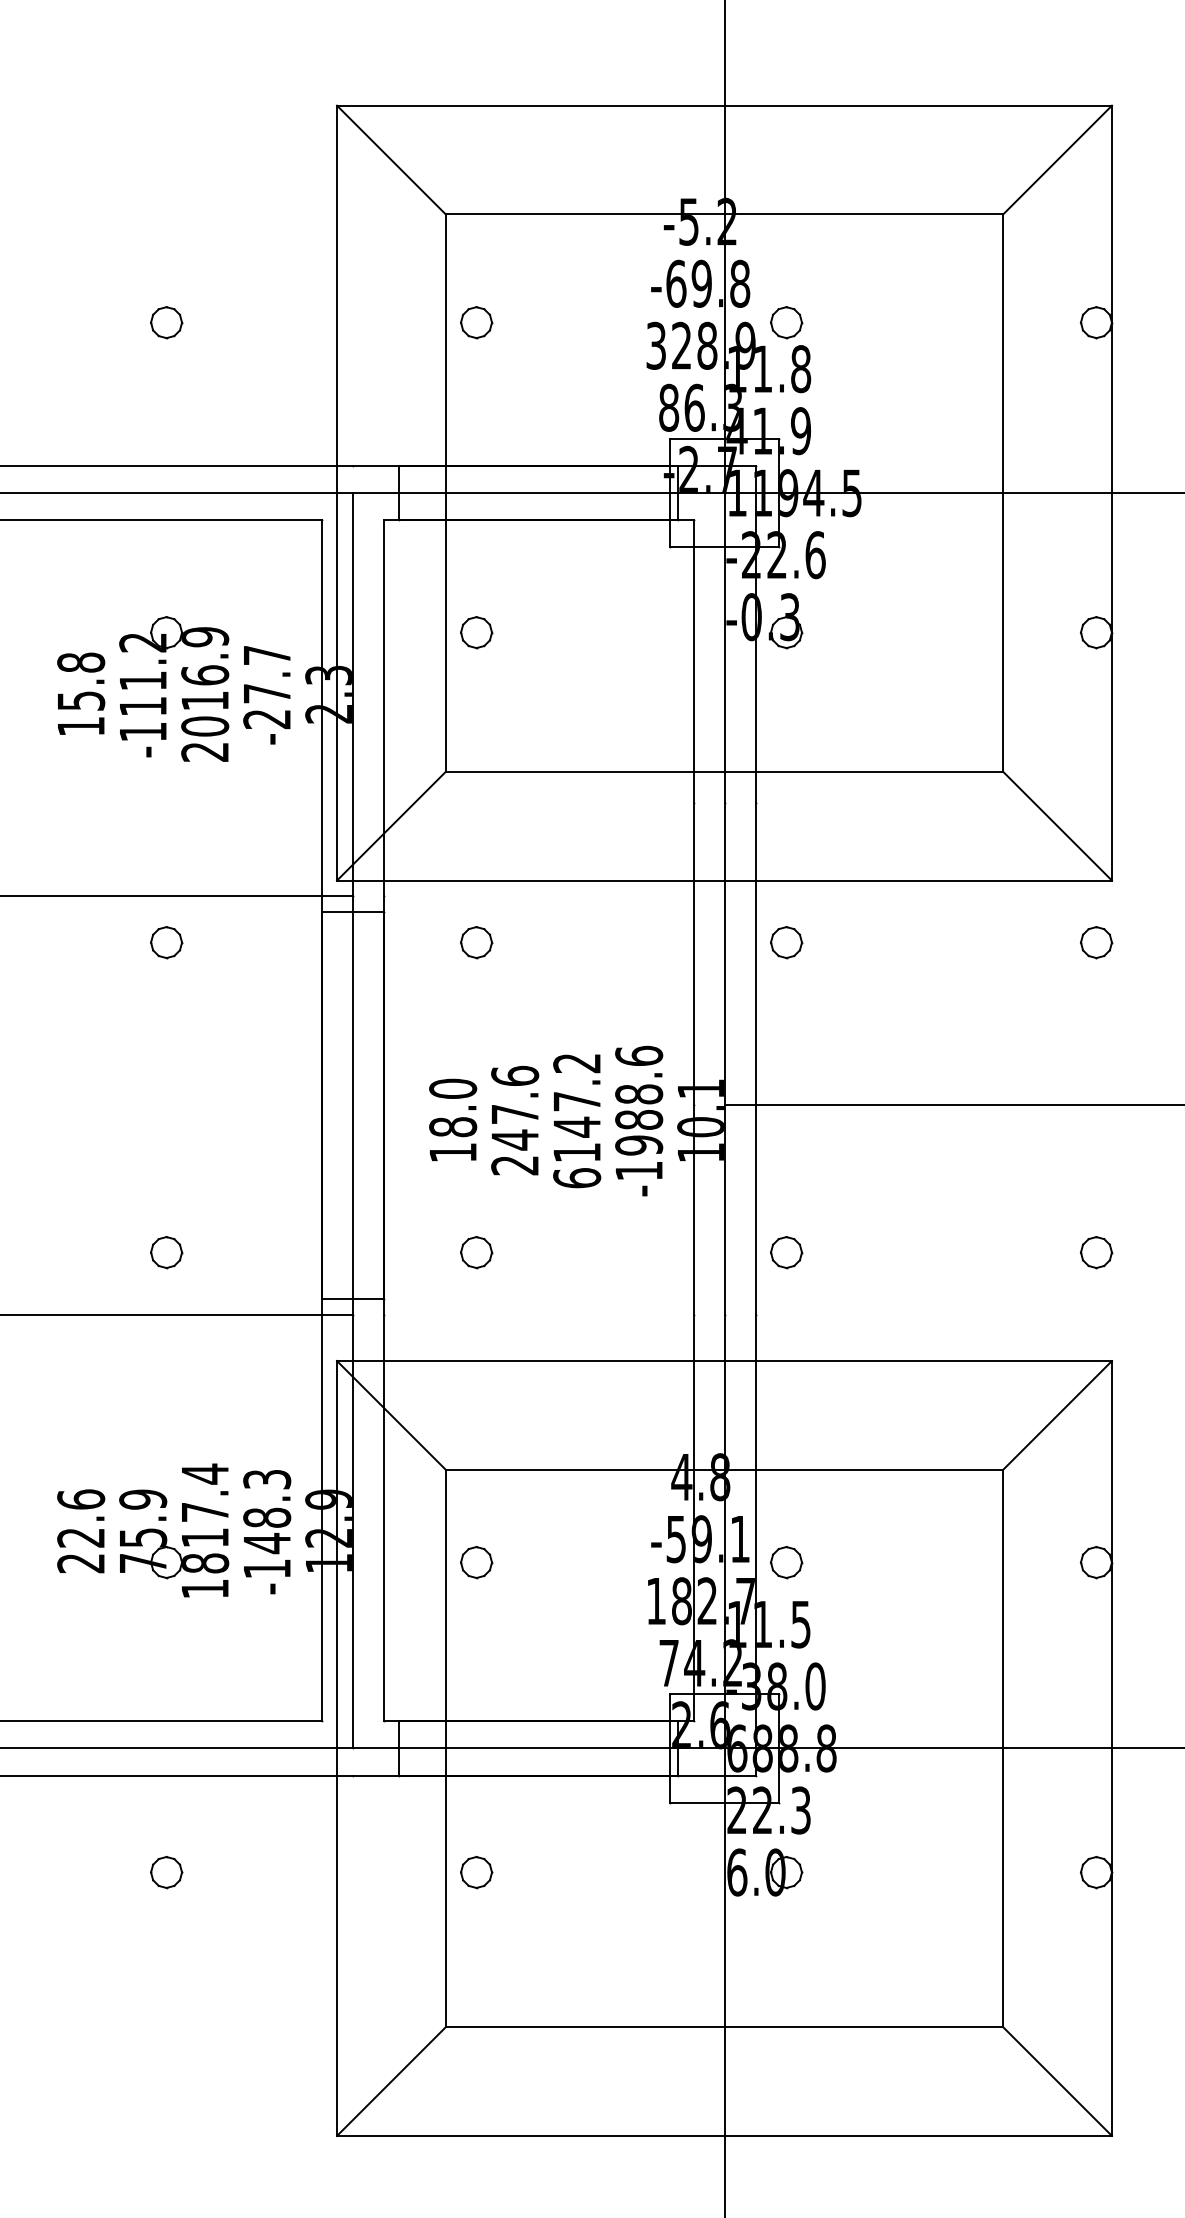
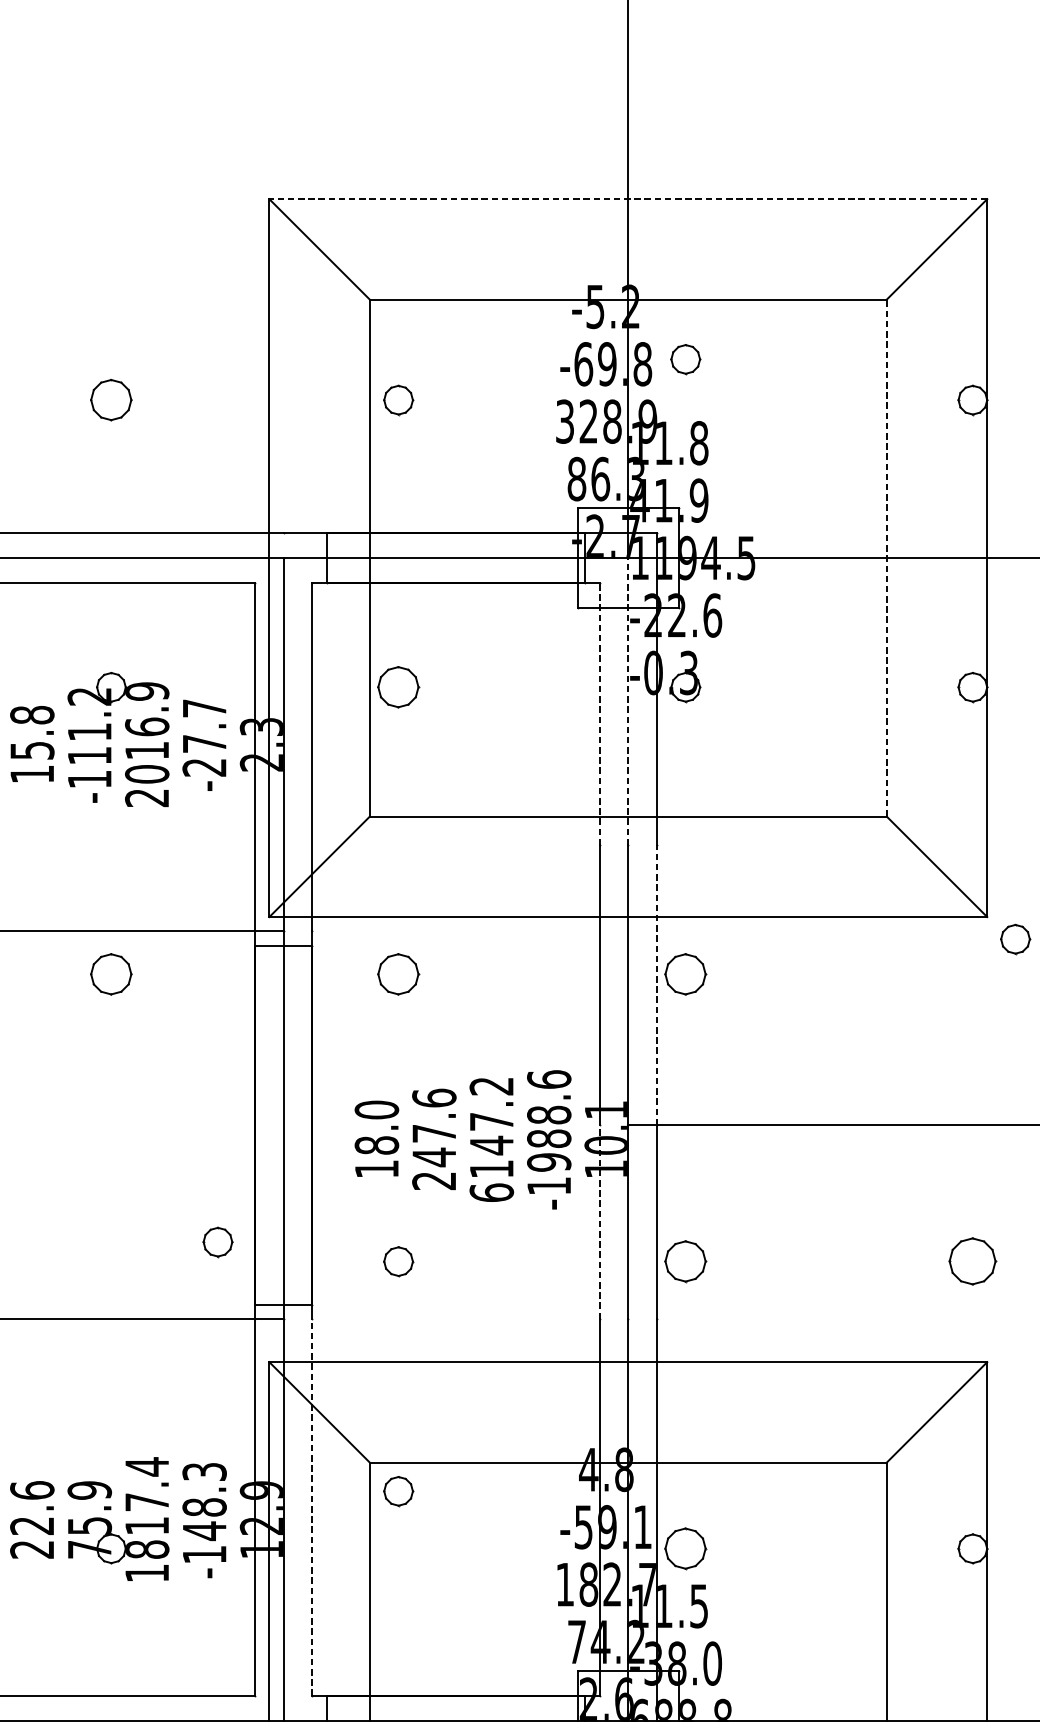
line: (724, 105) -> (628, 199), solid -> dashed
part: (166, 322) -> (111, 400), size x1.4
part: (786, 322) -> (685, 359), moved
line: (1003, 493) -> (886, 558), solid -> dashed
part: (476, 632) -> (398, 687), size x1.4
line: (724, 648) -> (628, 702), solid -> dashed
line: (693, 661) -> (599, 714), solid -> dashed
part: (166, 942) -> (111, 974), size x1.4
part: (476, 942) -> (398, 974), size x1.4
part: (786, 942) -> (685, 974), size x1.4
part: (1096, 942) -> (1015, 939), moved
line: (755, 953) -> (657, 984), solid -> dashed
line: (693, 1209) -> (599, 1221), solid -> dashed
part: (166, 1252) -> (217, 1242), moved
part: (786, 1252) -> (685, 1261), size x1.4
part: (1096, 1252) -> (972, 1261), size x1.6
line: (383, 1517) -> (312, 1507), solid -> dashed
part: (476, 1562) -> (398, 1491), moved
part: (786, 1562) -> (685, 1548), size x1.4

